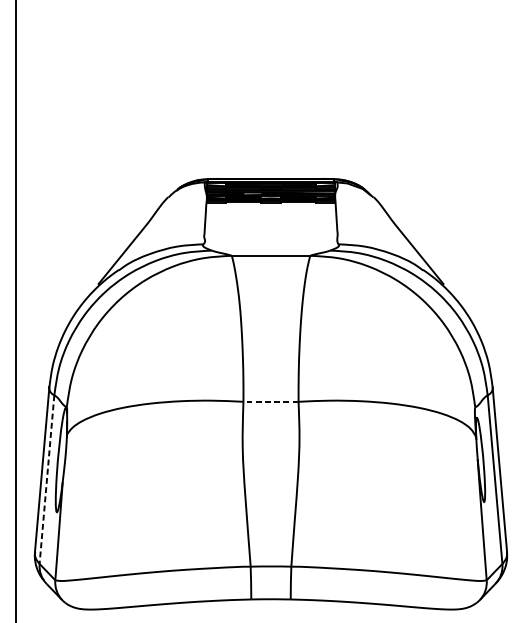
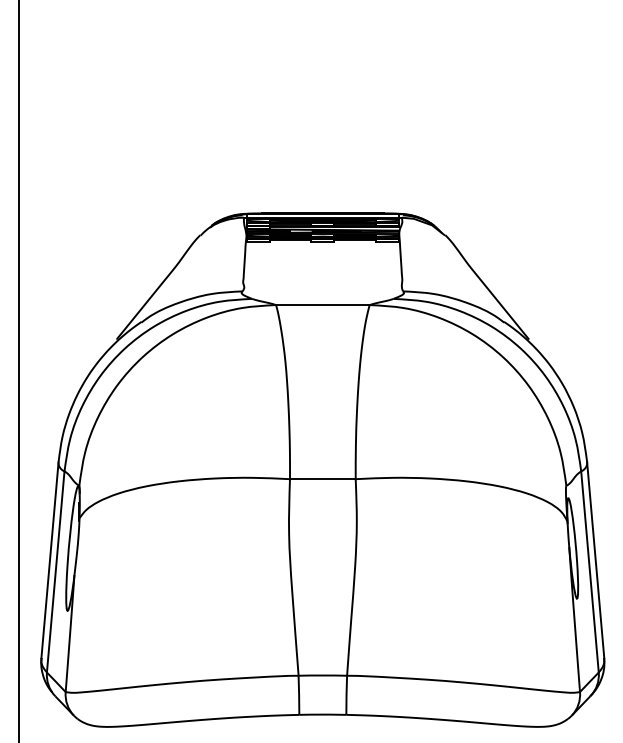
line: (270, 402) -> (322, 479), dashed -> solid
line: (46, 479) -> (55, 571), dashed -> solid

